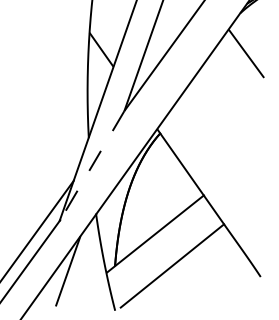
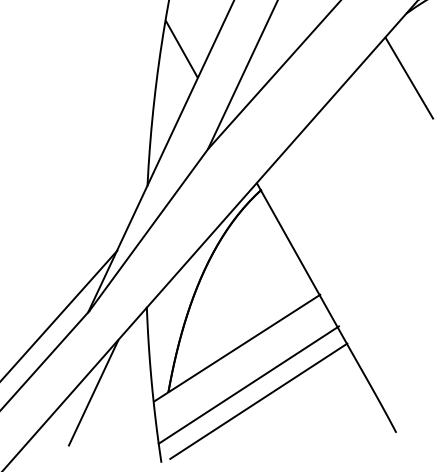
line: (92, 166) -> (148, 231), dashed -> solid
line: (164, 256) -> (247, 385), added

